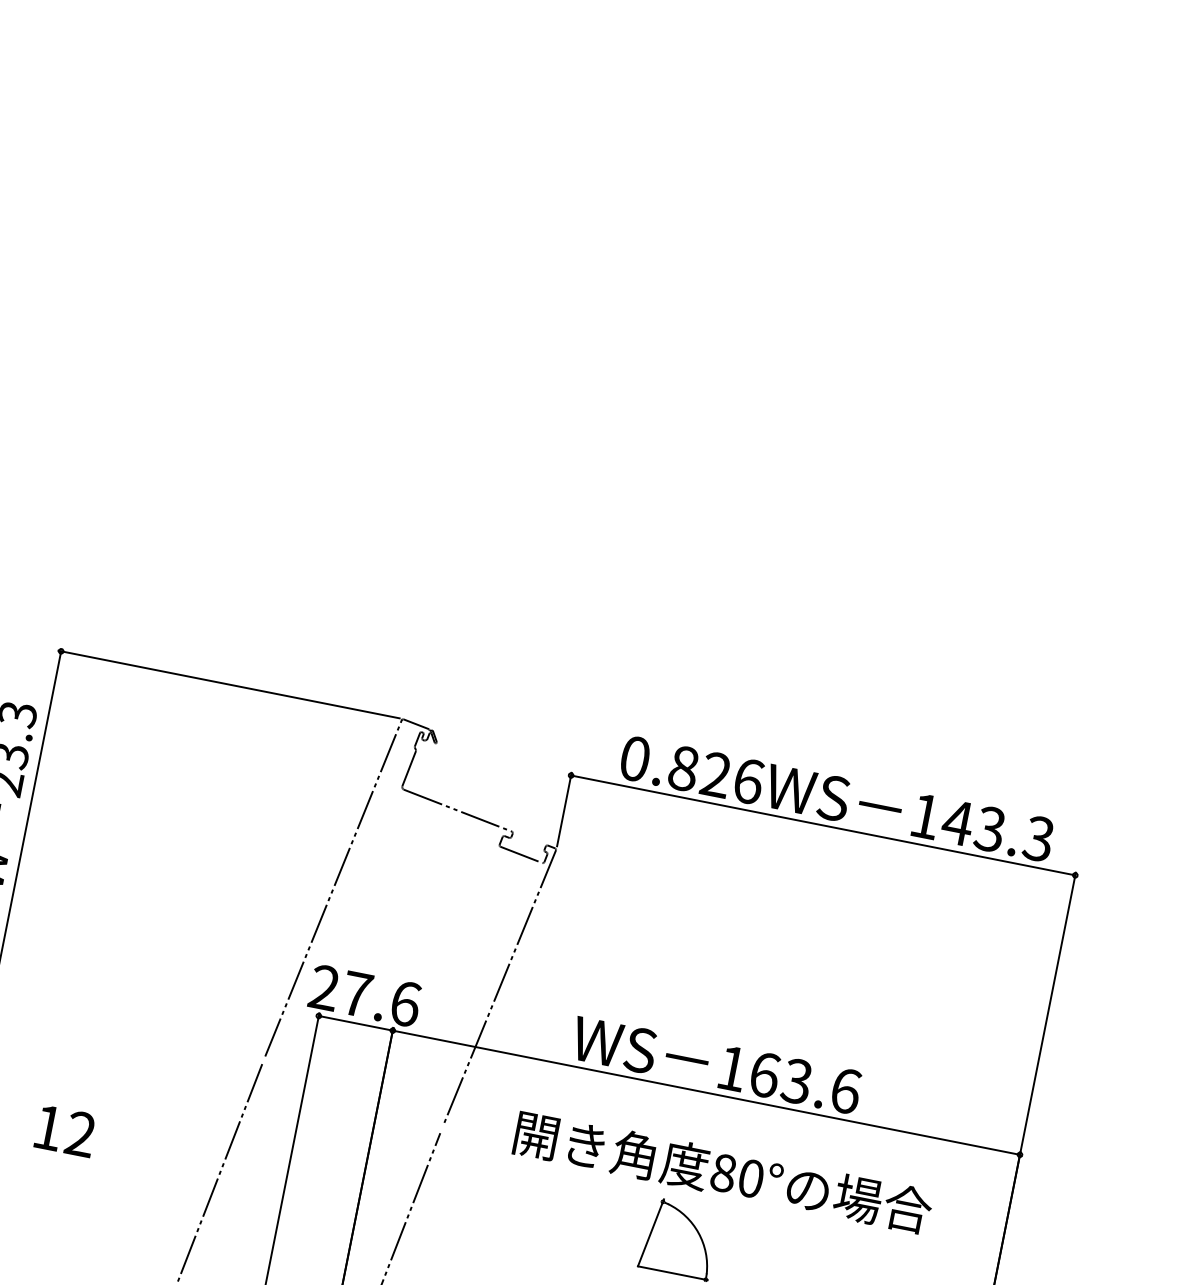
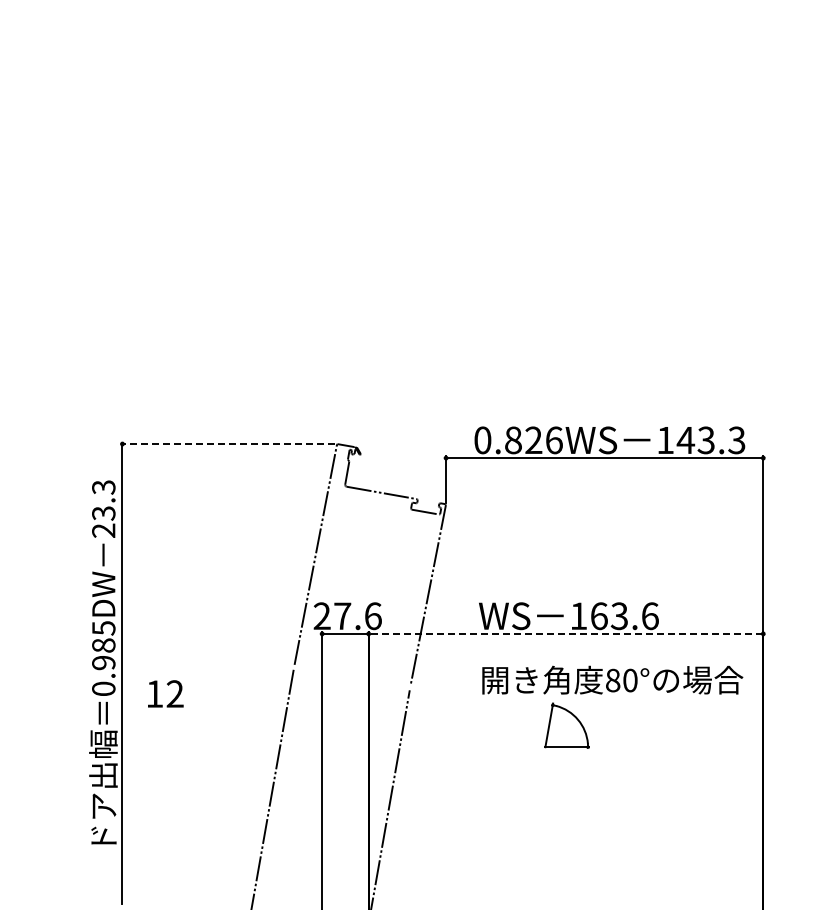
line: (227, 685) -> (227, 444), solid -> dashed
line: (705, 1091) -> (565, 633), solid -> dashed
text: (65, 1130) -> (165, 693), moved
text: (723, 1171) -> (612, 679), moved

